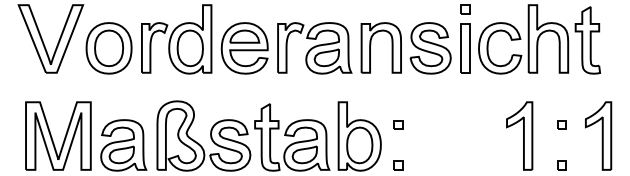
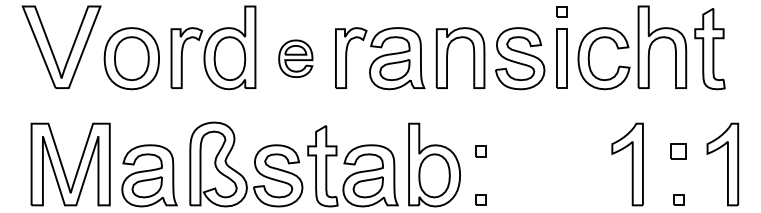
part: (244, 48) -> (295, 58), size x0.6
part: (561, 125) -> (678, 151), size x1.4

